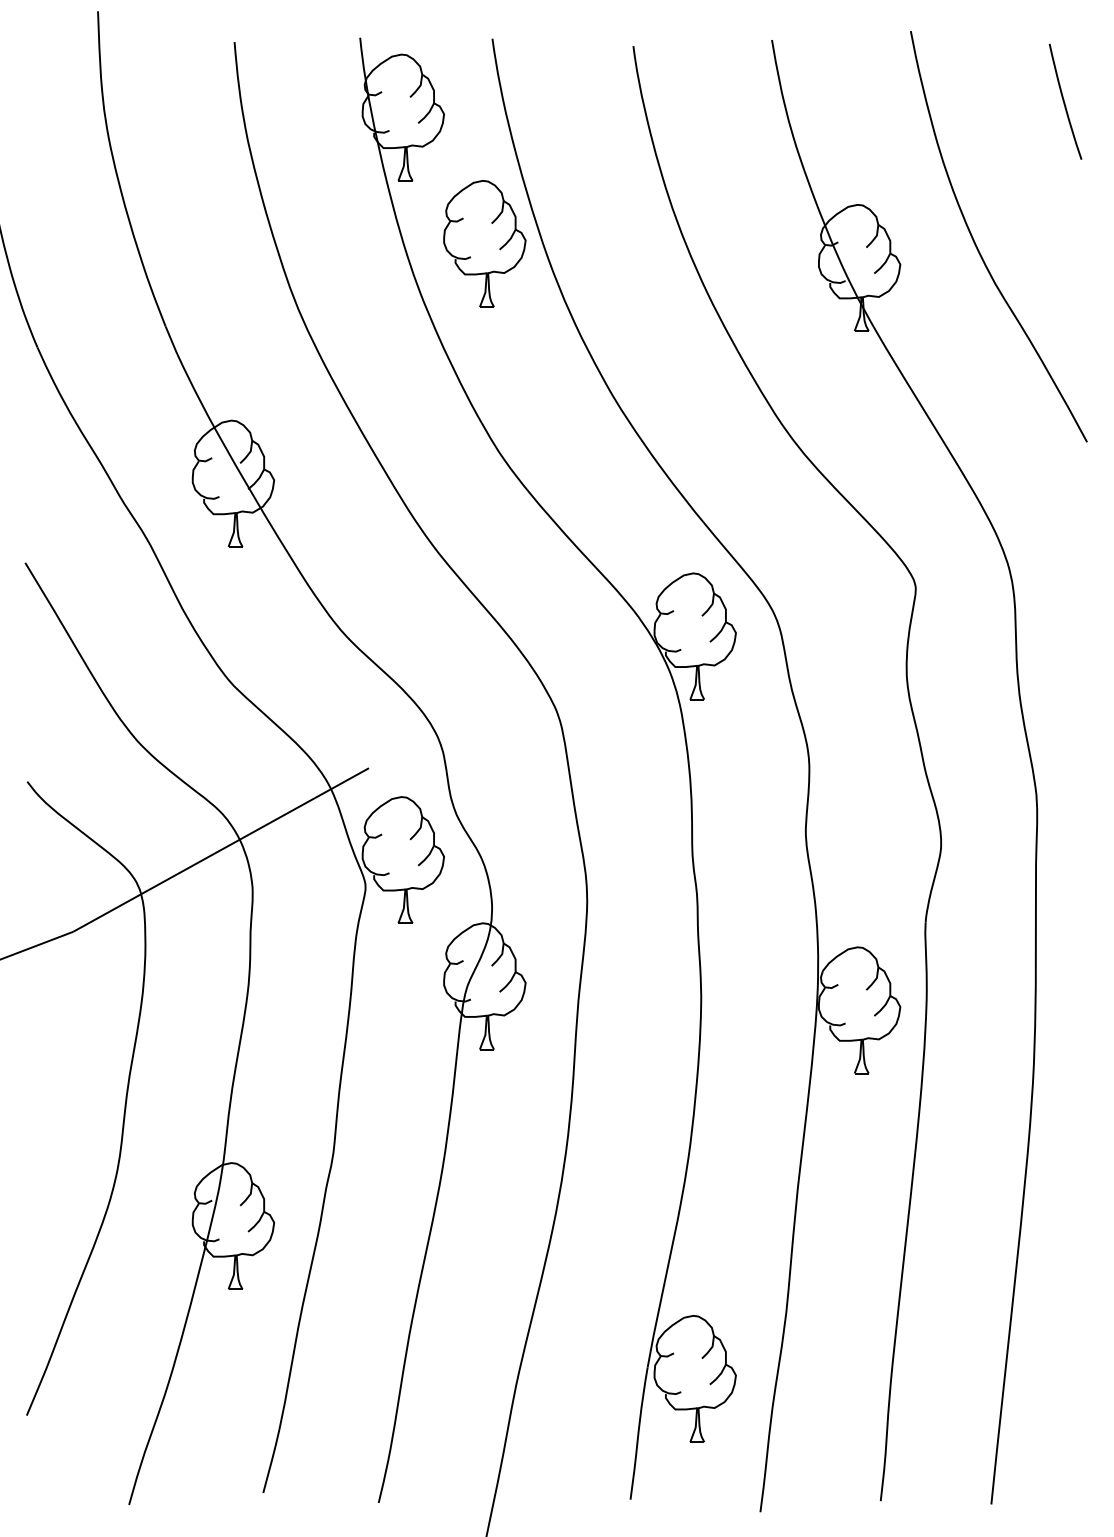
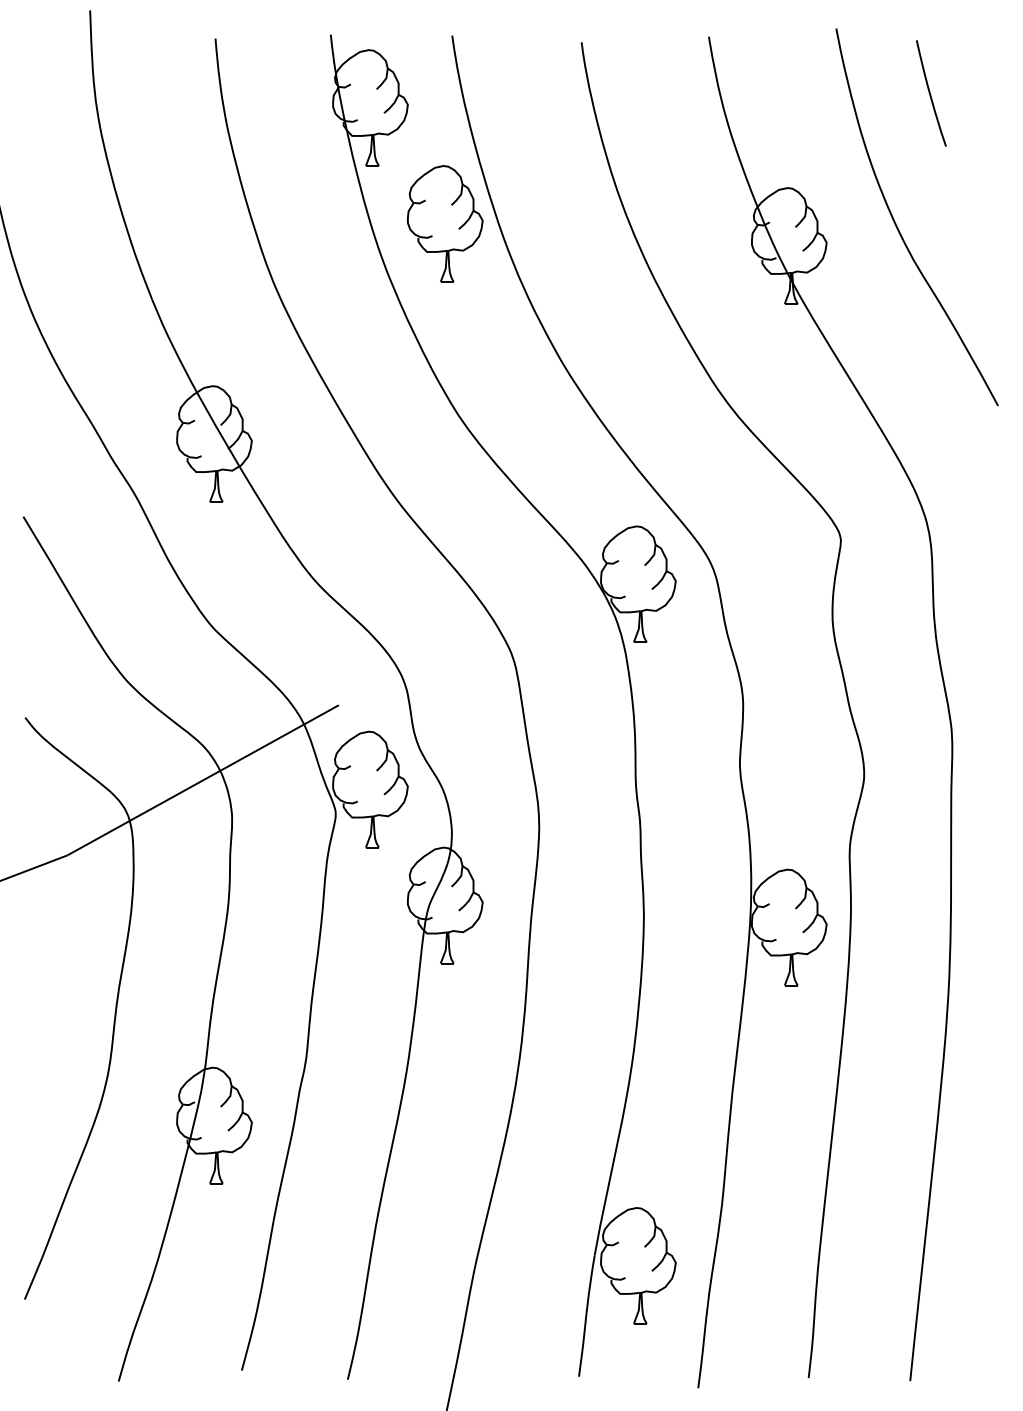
curve: (1064, 101) -> (930, 93), moved

